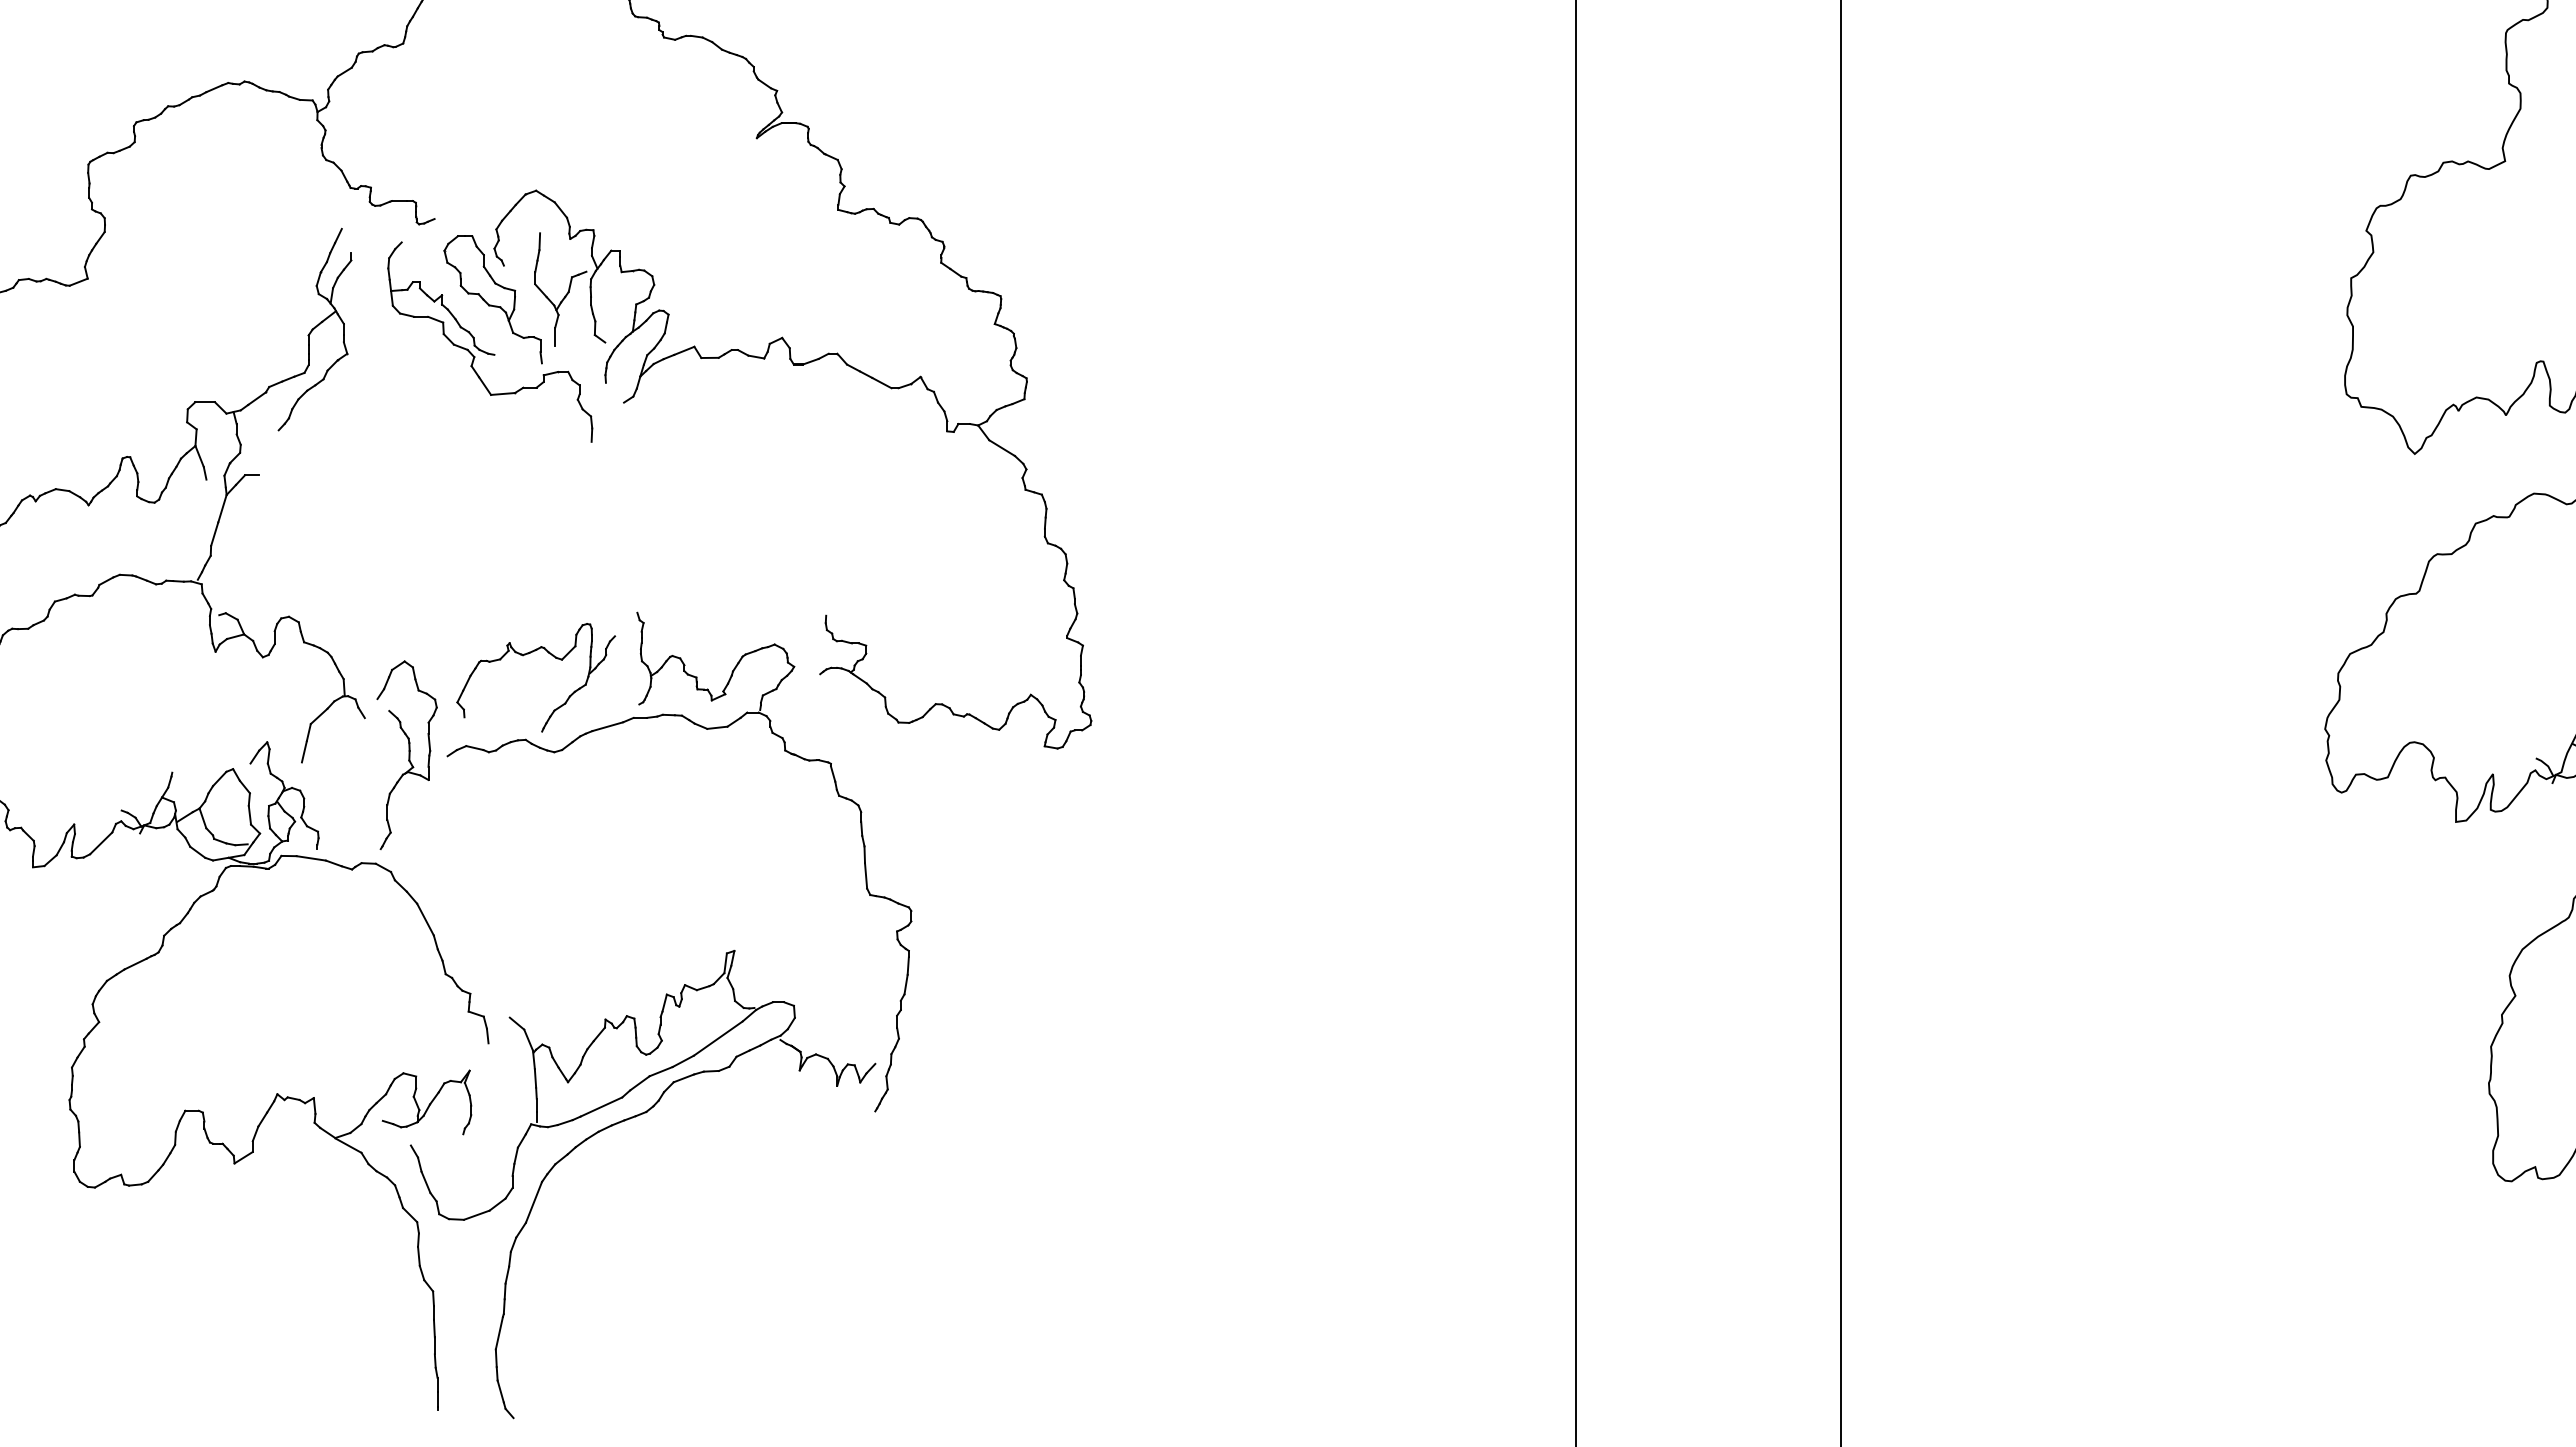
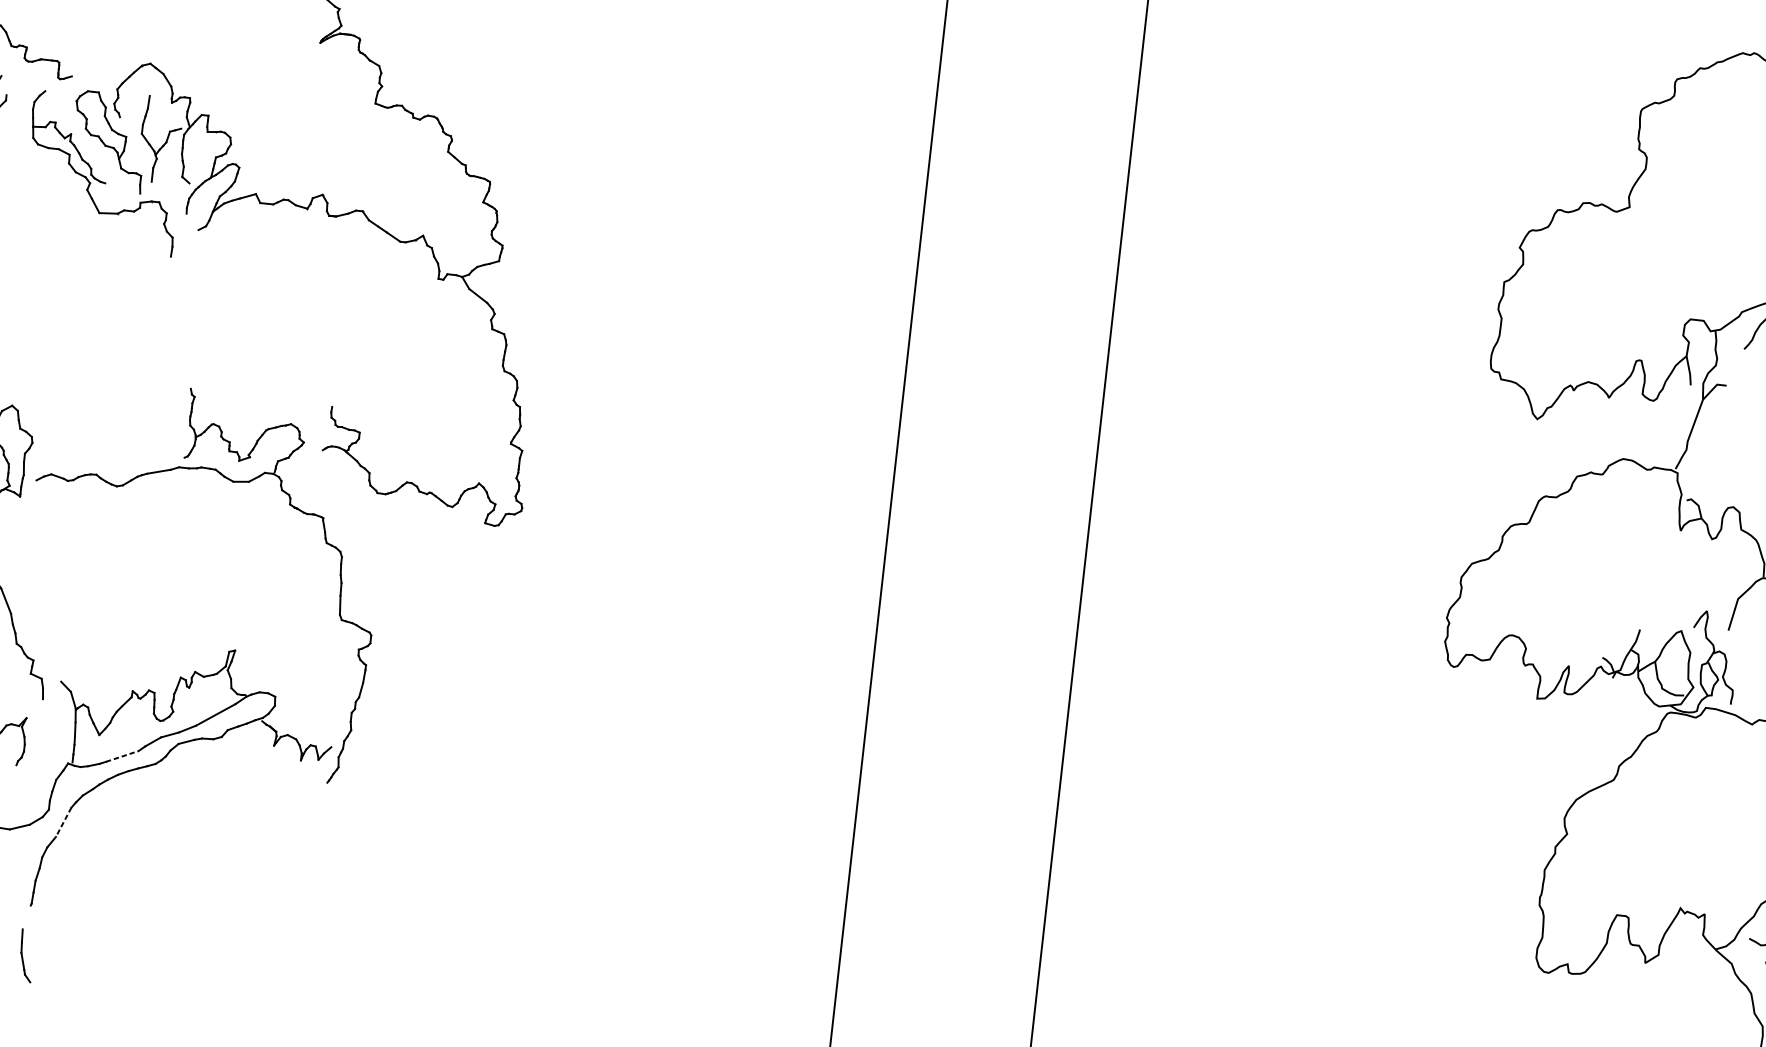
part: (528, 654) -> (105, 410), removed
line: (601, 1107) -> (122, 756), solid -> dashed
line: (533, 1202) -> (63, 822), solid -> dashed
line: (498, 1332) -> (26, 916), removed

